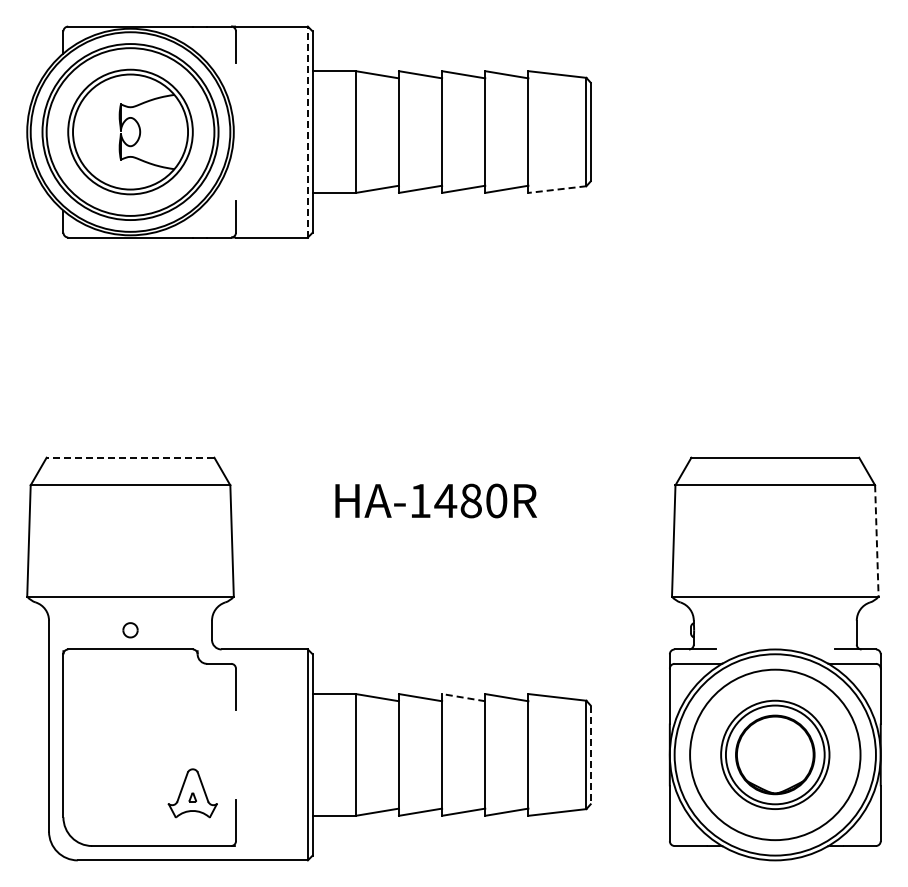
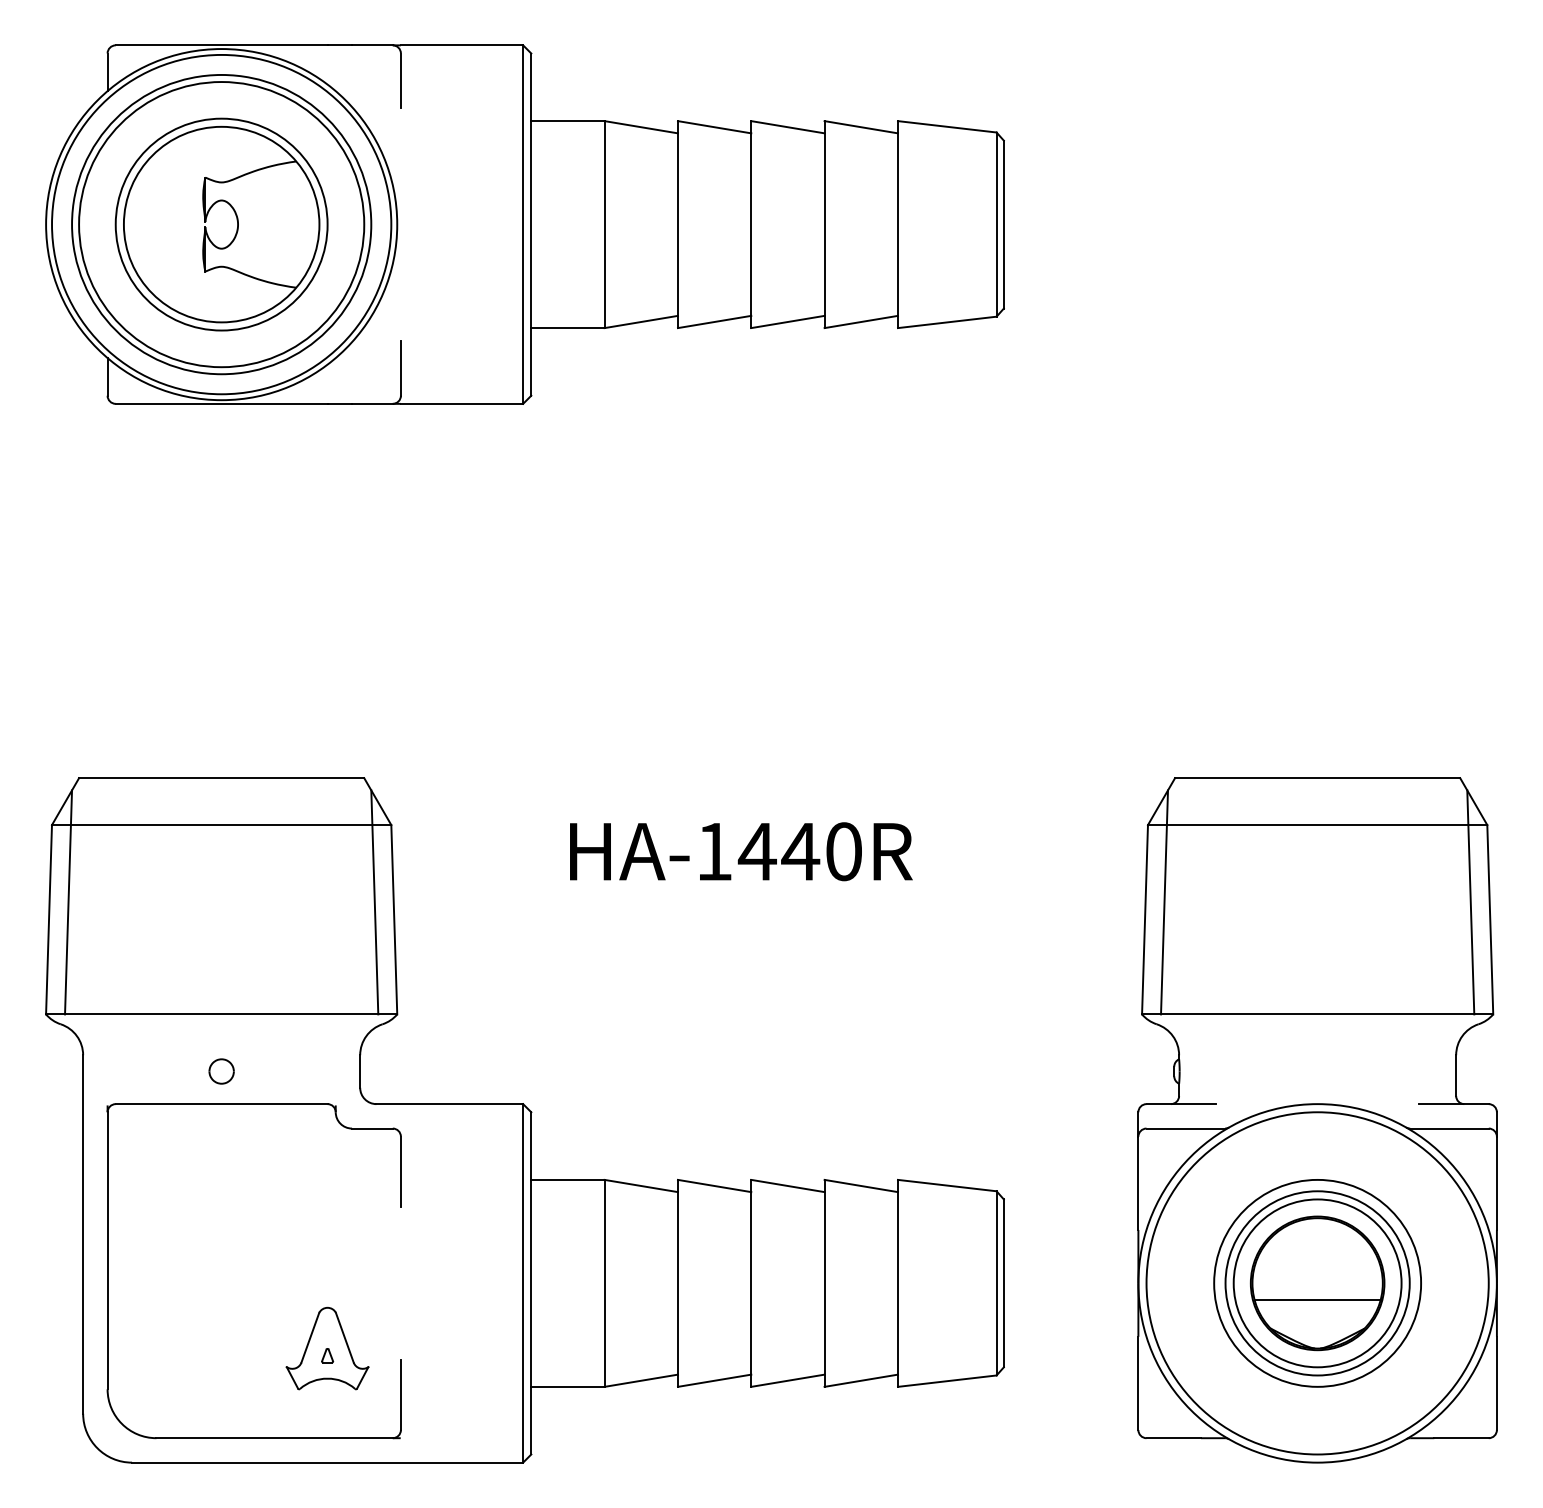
line: (307, 131) -> (522, 223), dashed -> solid
line: (556, 189) -> (945, 322), dashed -> solid
line: (130, 457) -> (221, 777), dashed -> solid
text: (470, 500) -> (799, 850), HA-1480R -> HA-1440R
line: (40, 530) -> (68, 901), added
line: (220, 530) -> (374, 901), added
line: (685, 530) -> (1165, 901), added
line: (865, 530) -> (1470, 901), added
line: (876, 541) -> (1489, 920), dashed -> solid
line: (463, 697) -> (787, 1185), dashed -> solid
circle: (775, 754) -> (1317, 1282), size x0.71
line: (590, 755) -> (1003, 1284), dashed -> solid
line: (775, 764) -> (1317, 1299), added

